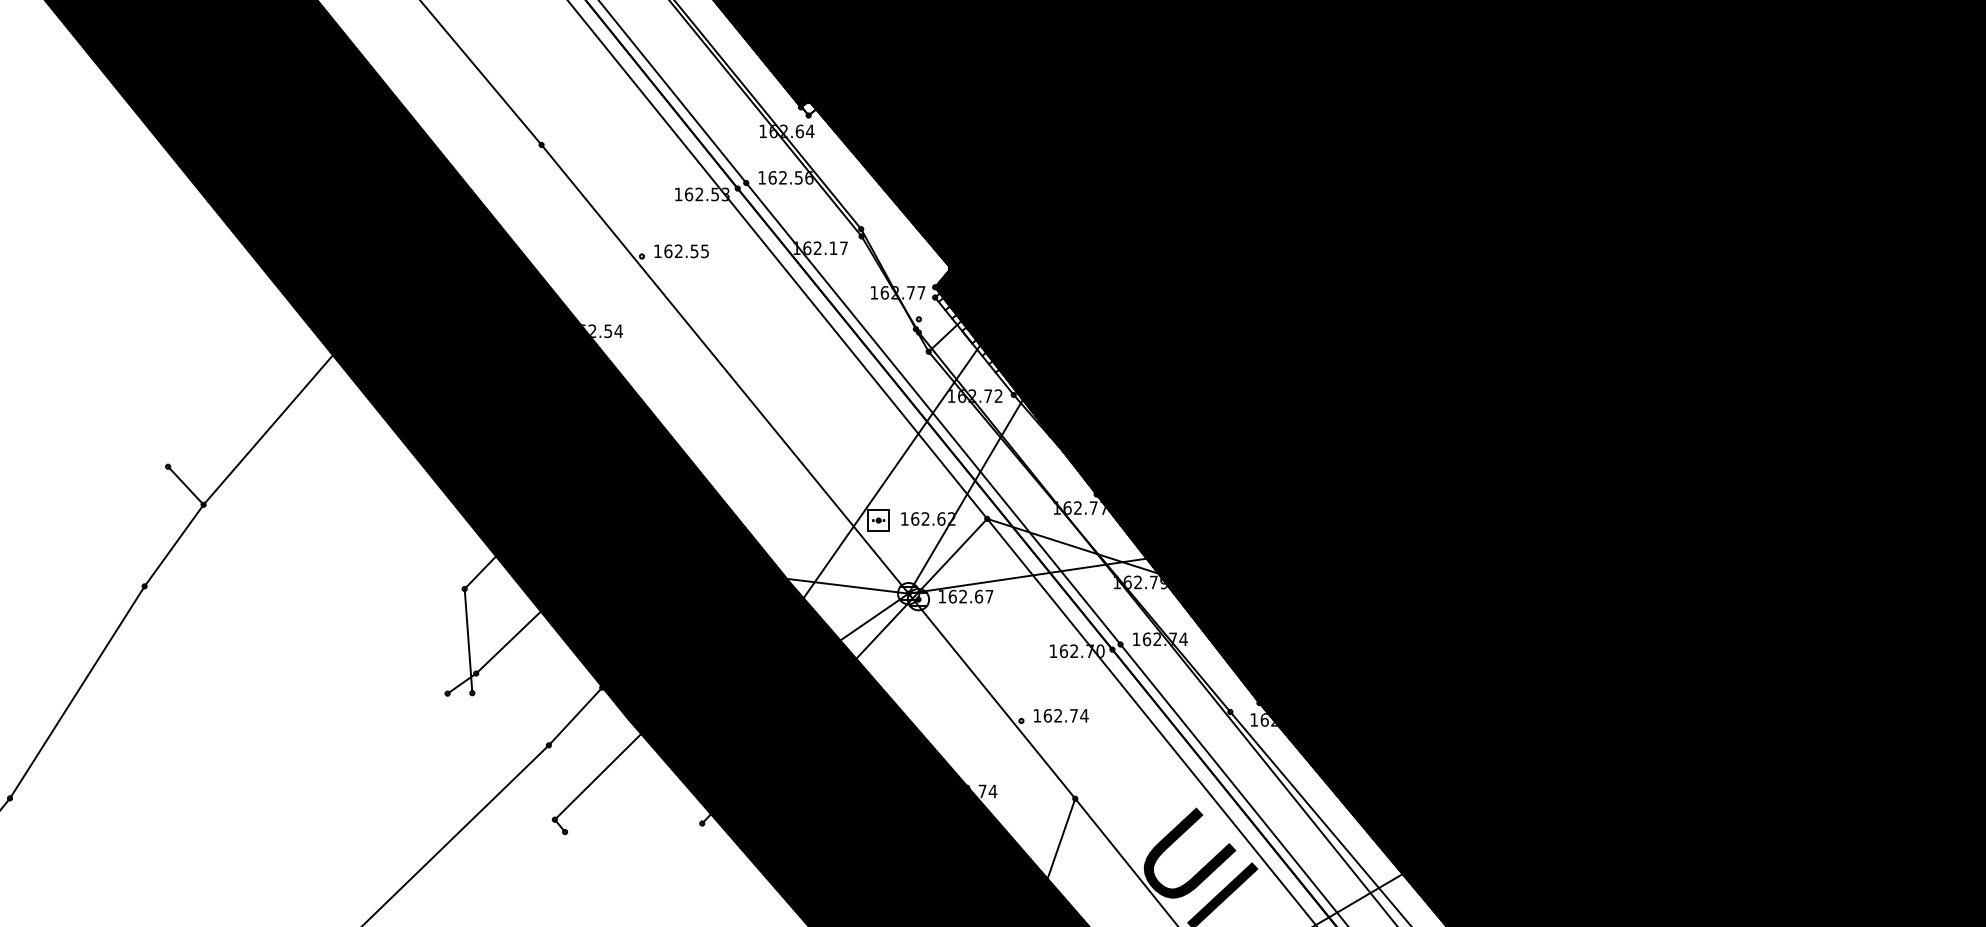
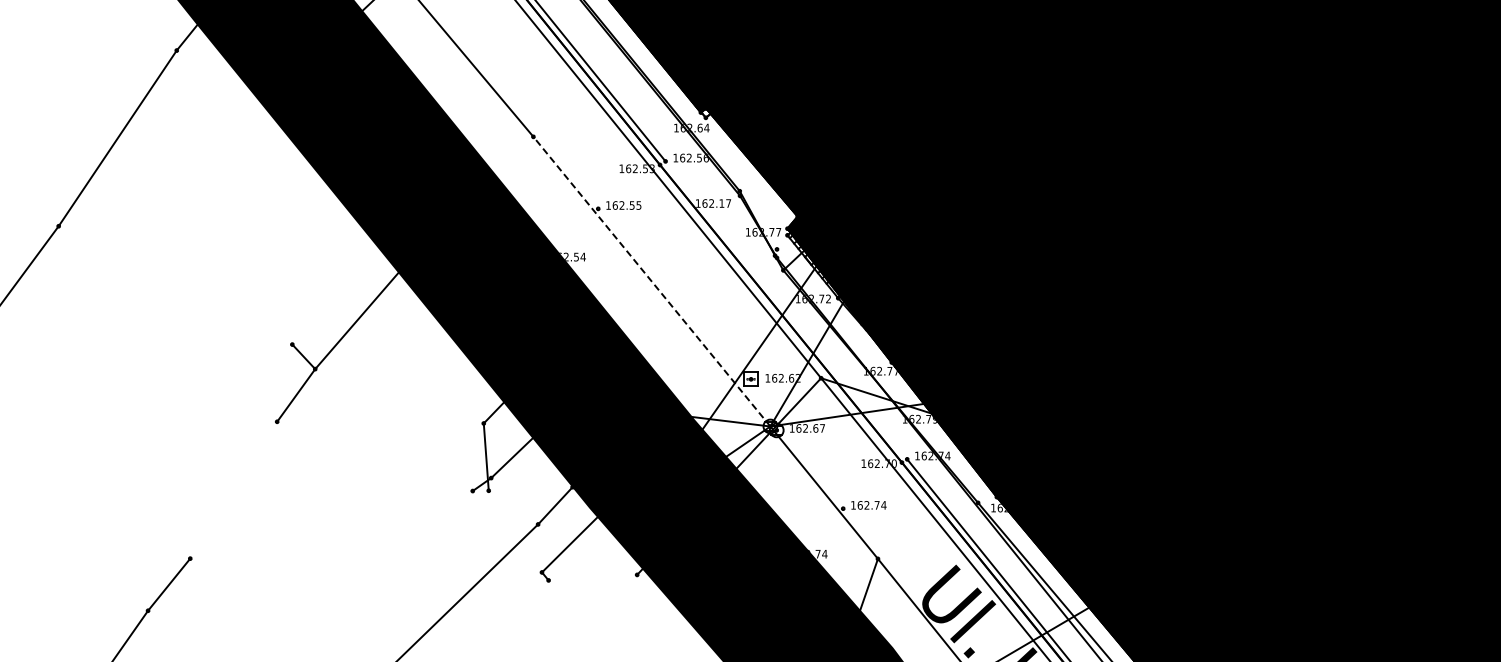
line: (724, 369) -> (651, 281), solid -> dashed
line: (933, 413) -> (786, 310), removed
line: (76, 691) -> (233, 489), removed

